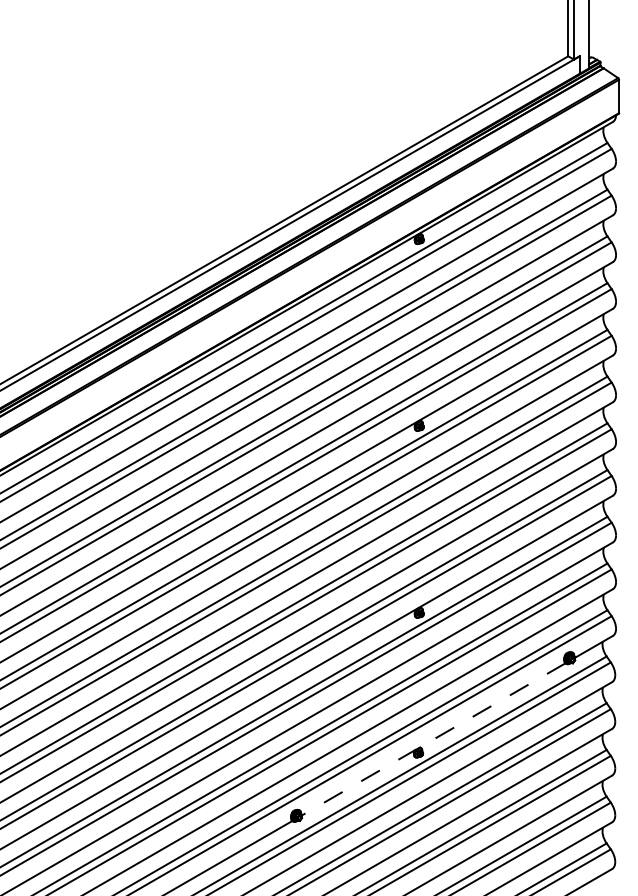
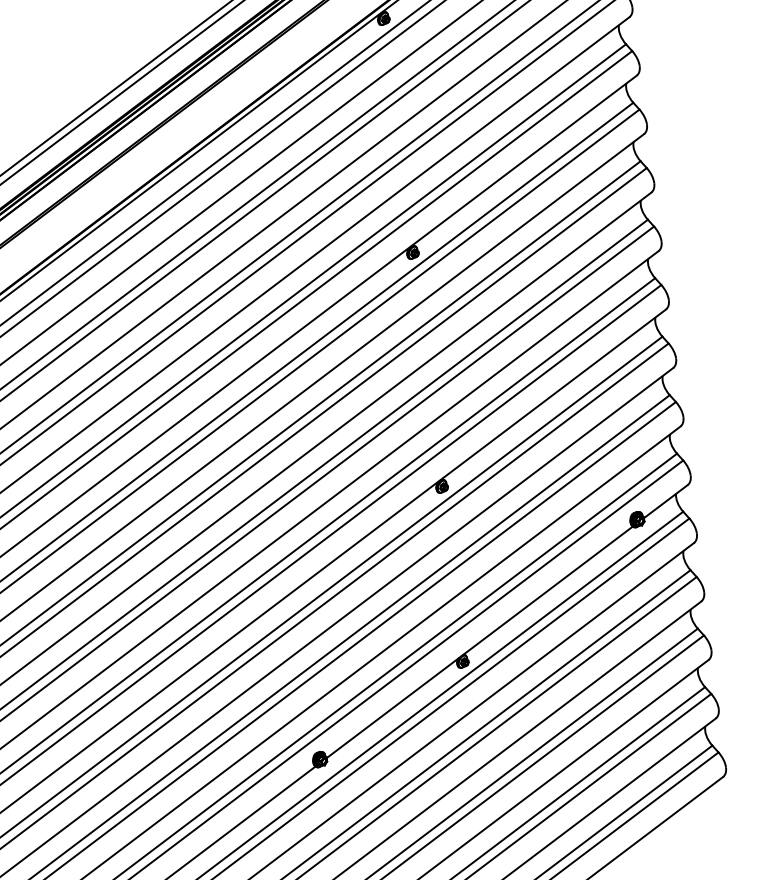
line: (433, 739) -> (479, 642), dashed -> solid

